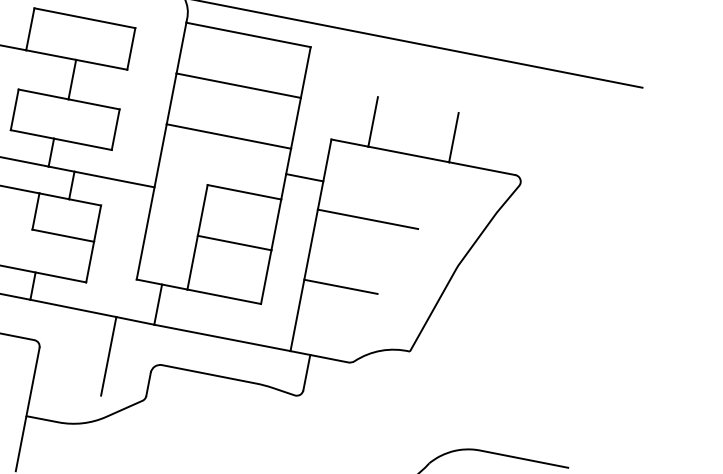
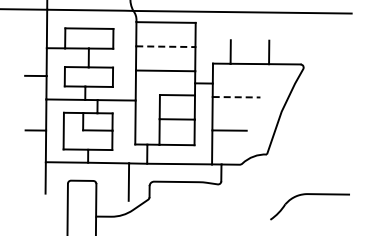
line: (238, 85) -> (165, 46), solid -> dashed
line: (367, 219) -> (236, 97), solid -> dashed

